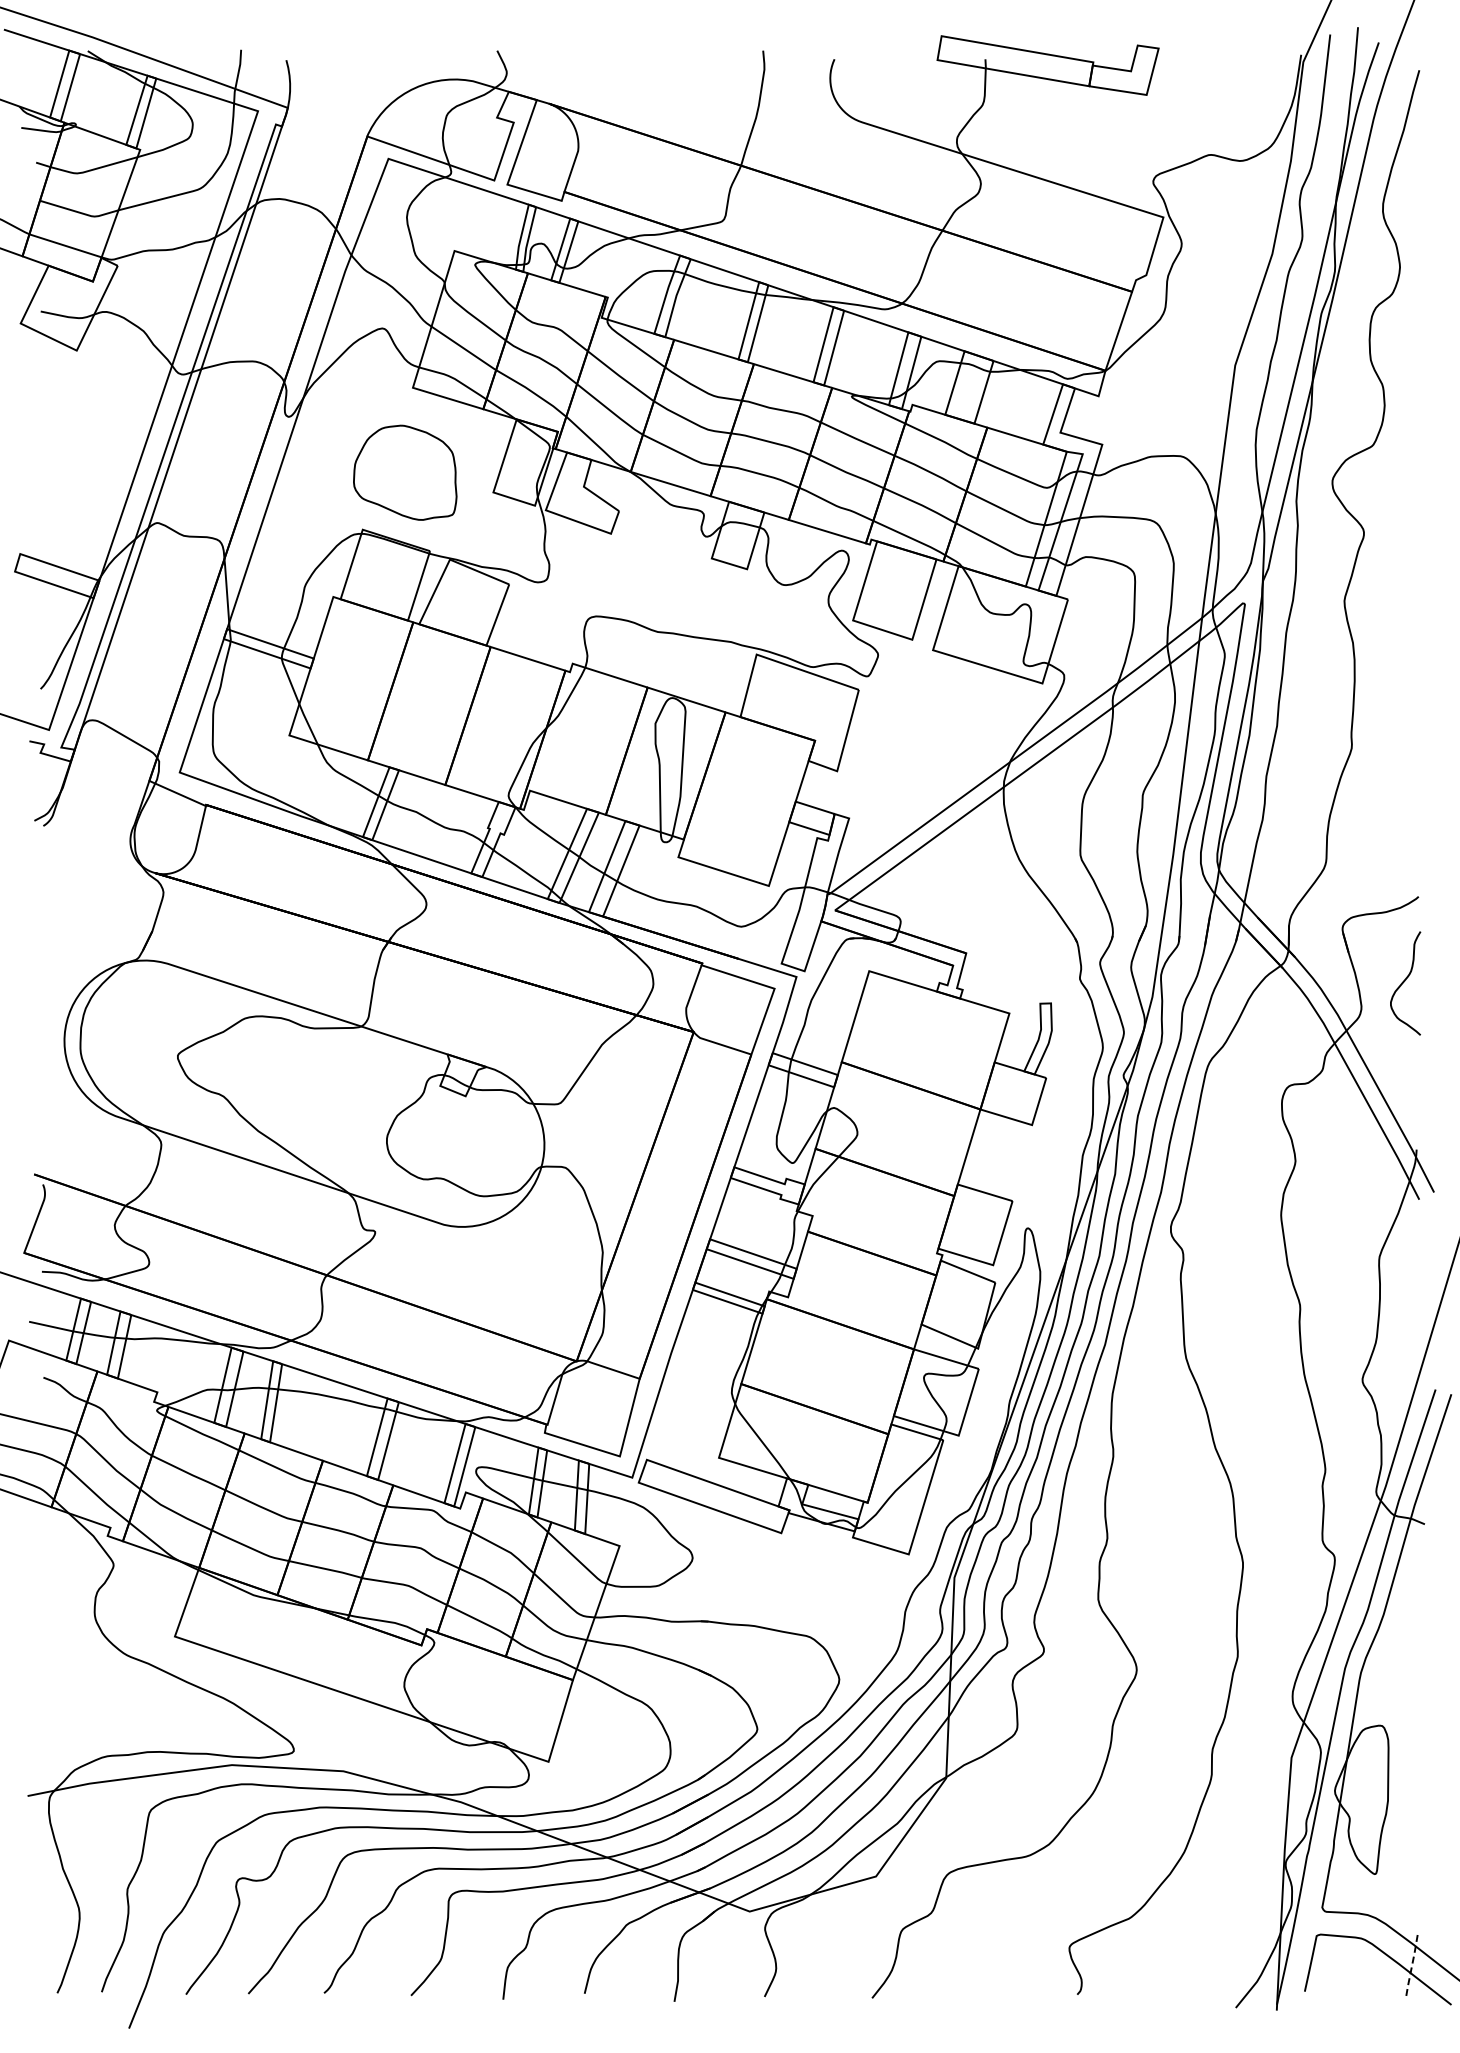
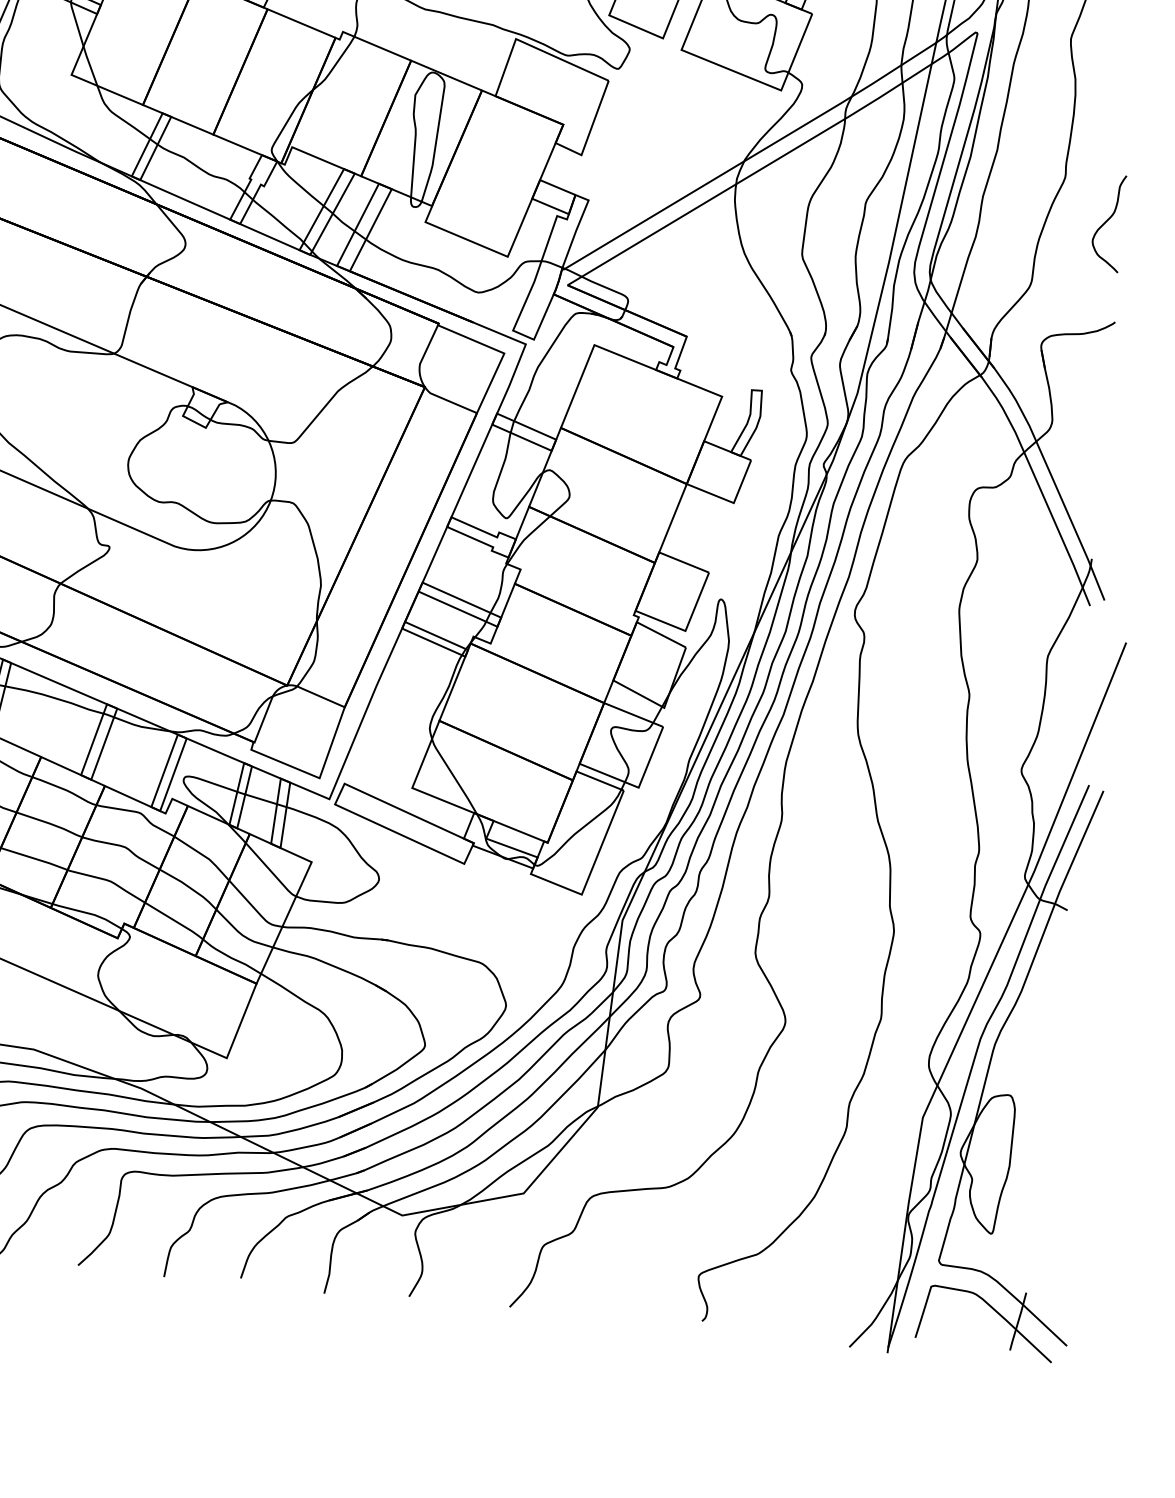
curve: (1404, 982) -> (1107, 222), moved
line: (1412, 1964) -> (1018, 1321), dashed -> solid

